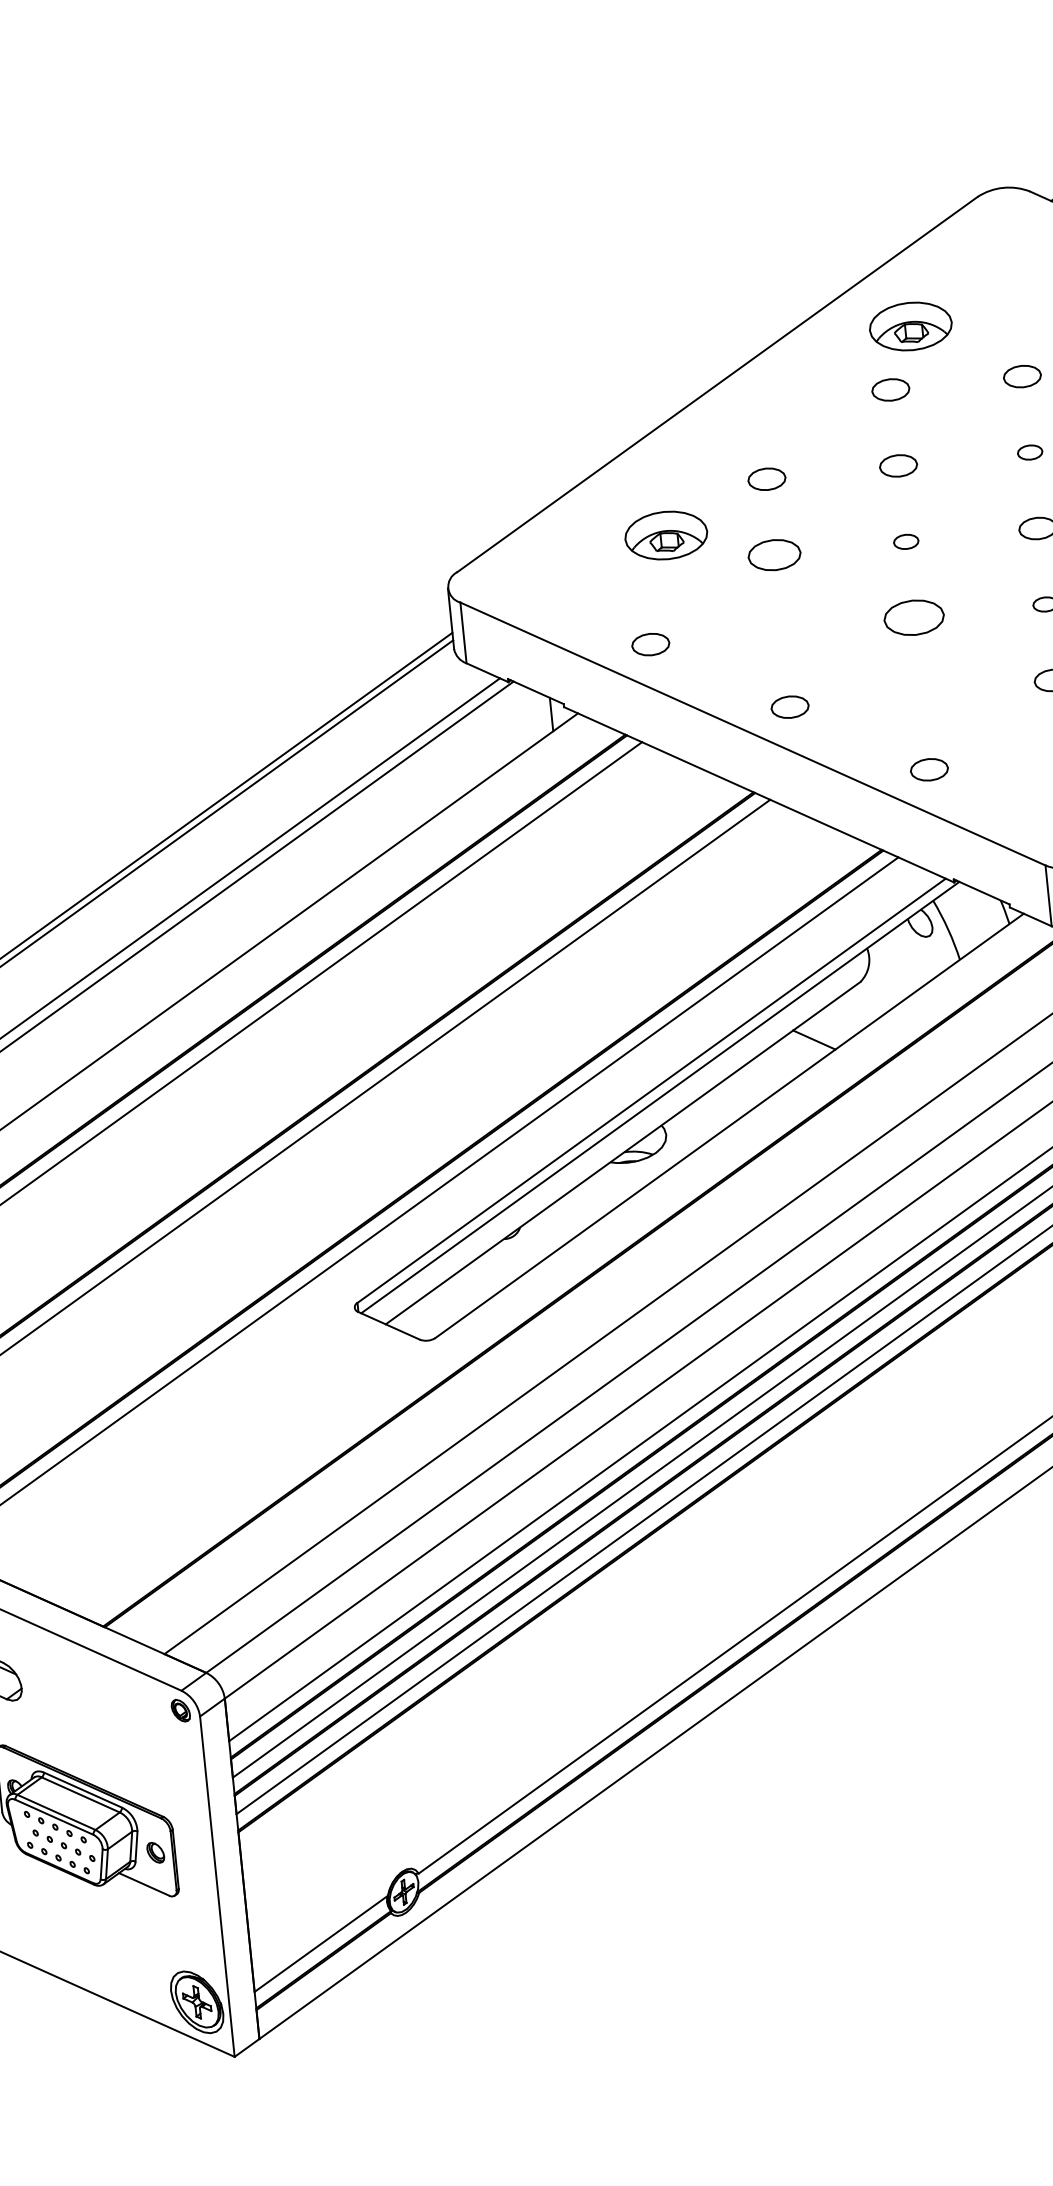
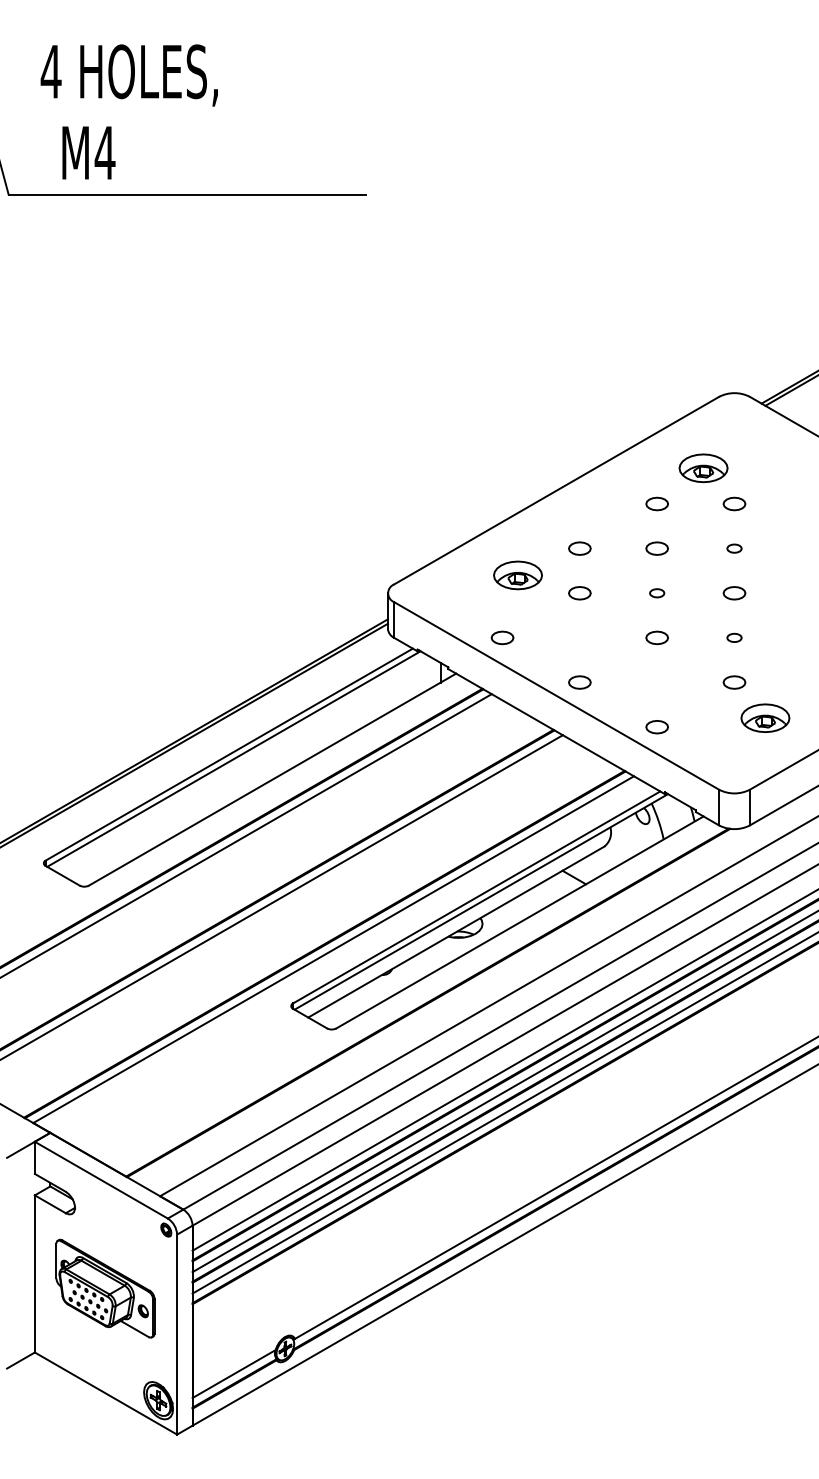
part: (910, 326) -> (703, 468), moved
part: (774, 555) -> (579, 593), size x0.71
part: (912, 617) -> (656, 637), size x0.62

